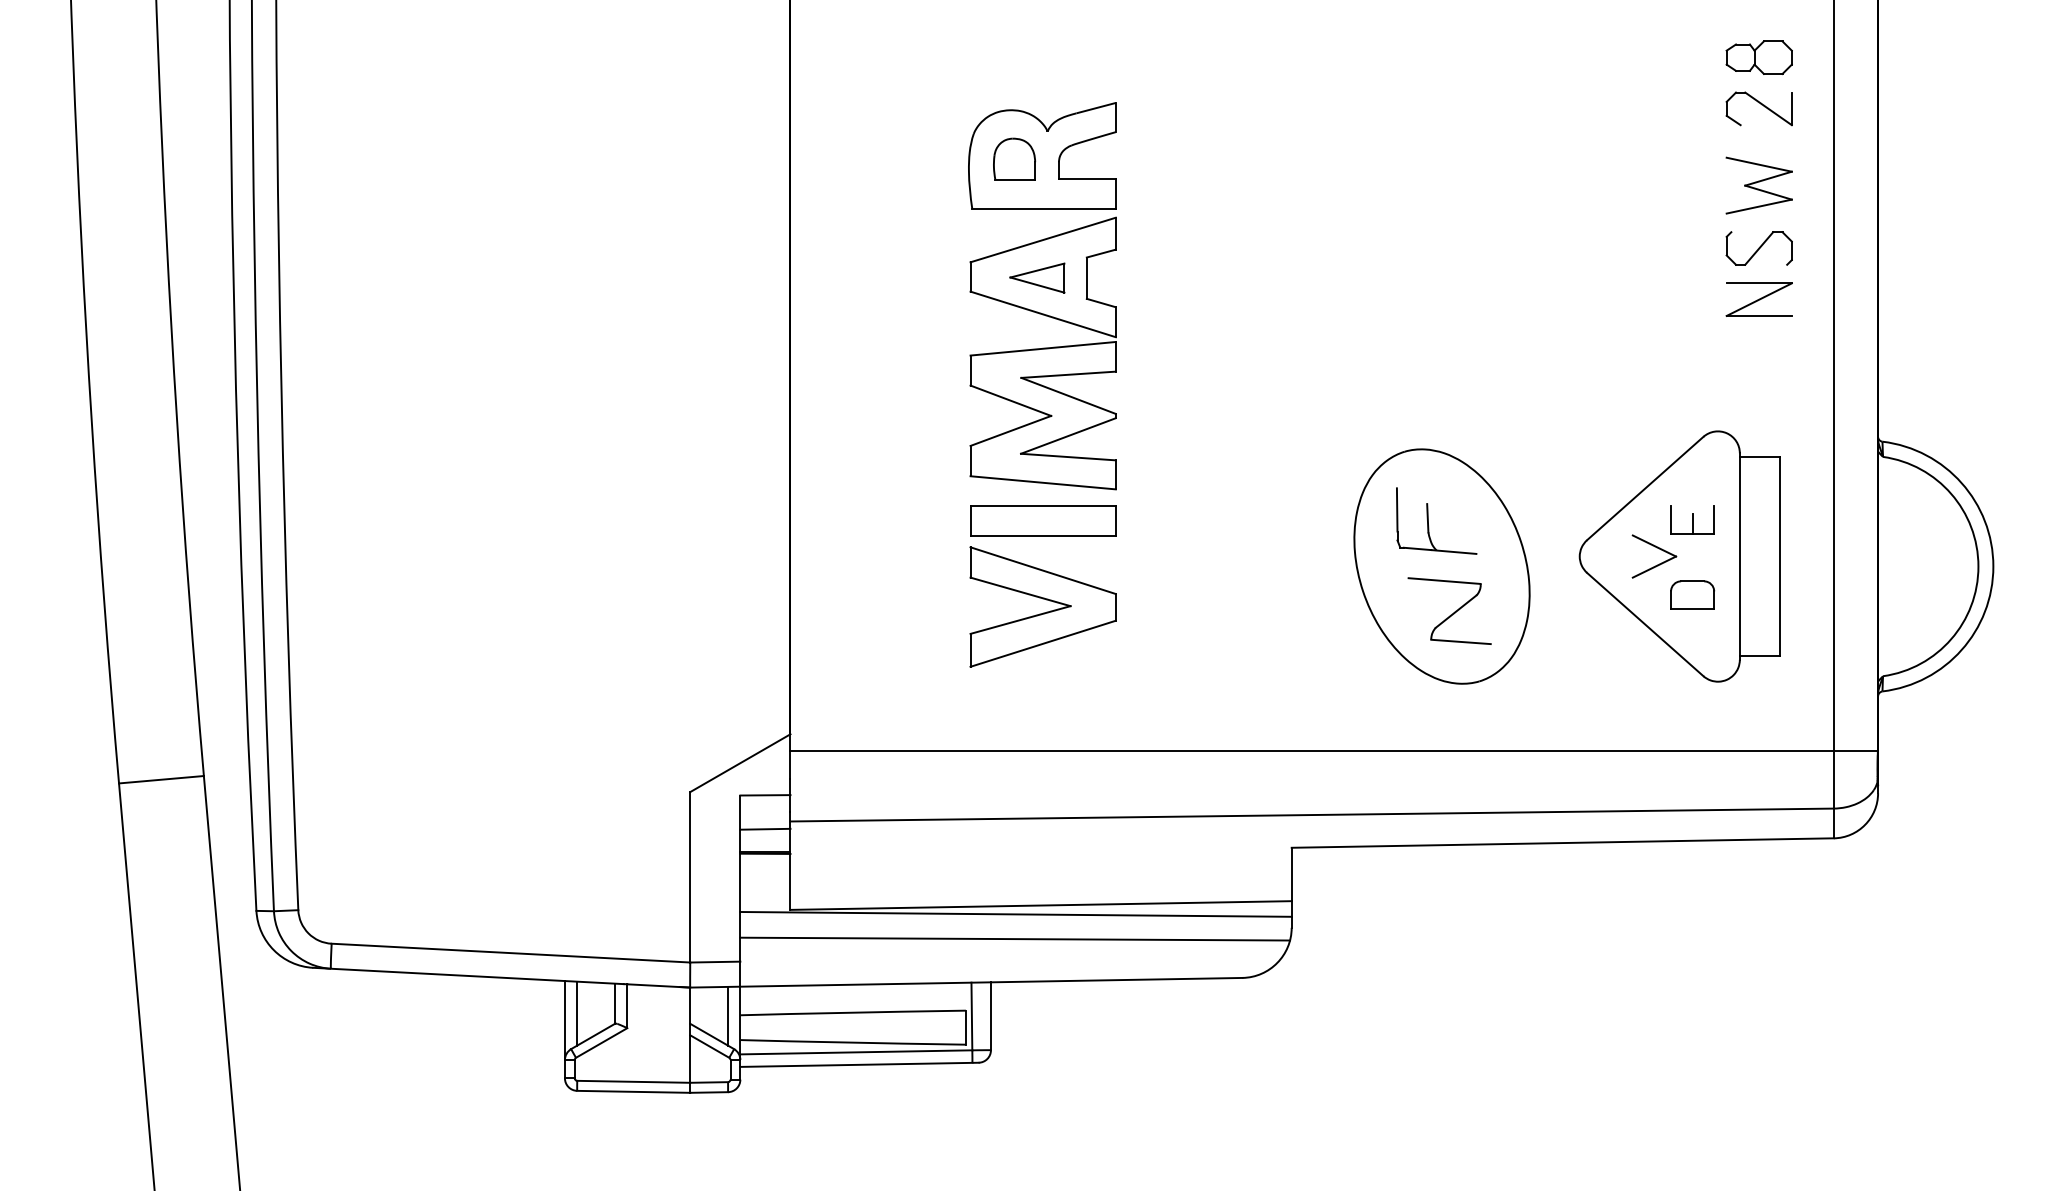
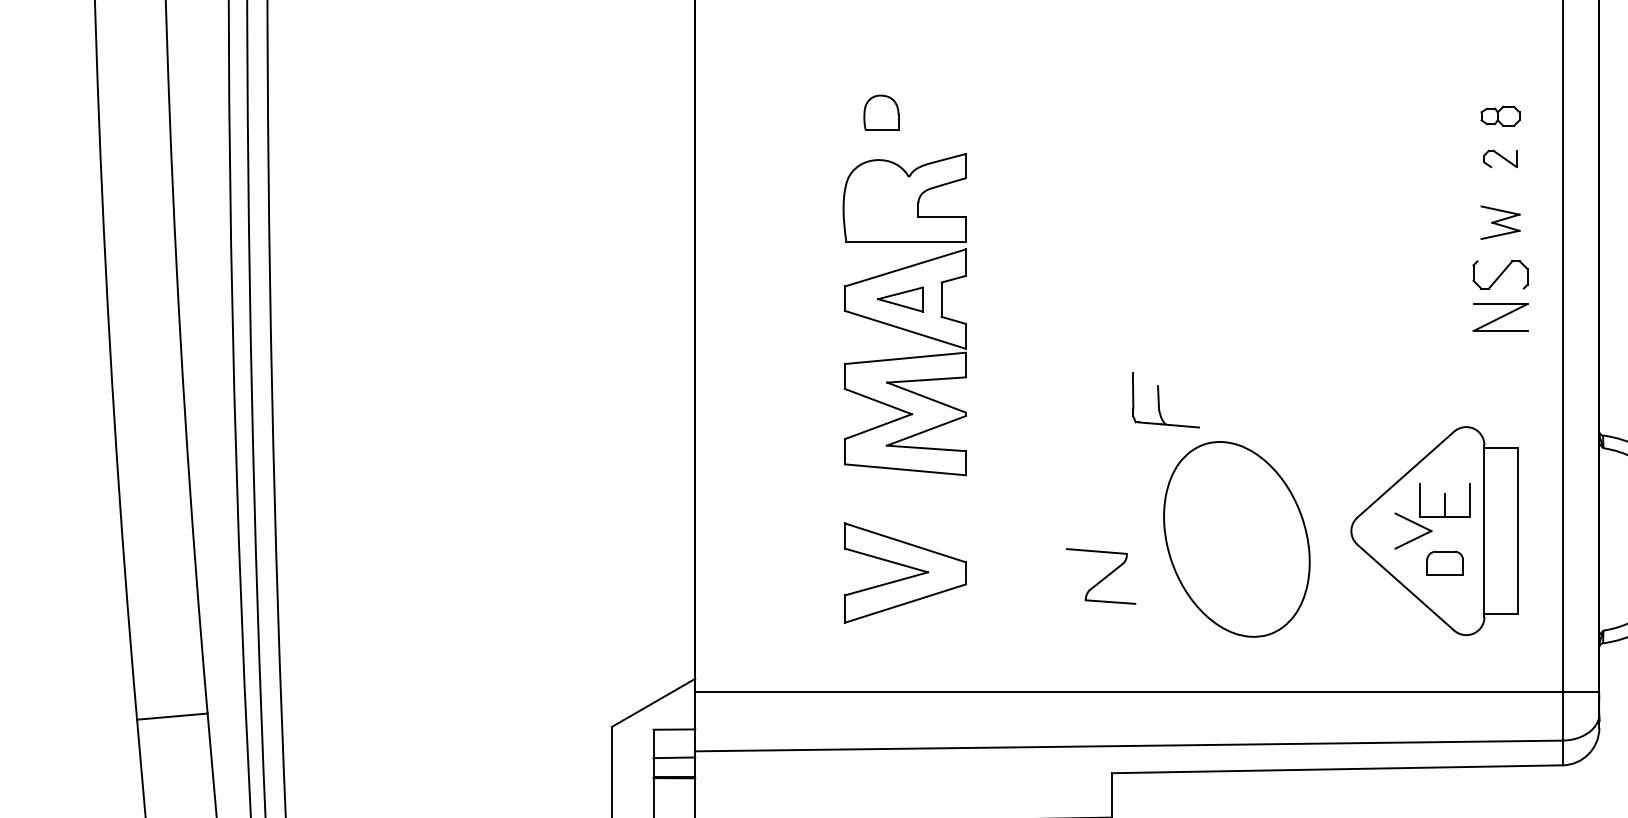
part: (1758, 57) -> (1499, 116), size x0.7
part: (1758, 108) -> (1499, 158), size x0.6
part: (1014, 158) -> (881, 112), moved
part: (1758, 185) -> (1499, 222), size x0.7
part: (1692, 519) -> (1445, 500), size x1.4
part: (1043, 520) -> (905, 501), removed
part: (1428, 520) -> (1159, 399), moved
part: (1449, 610) -> (1100, 575), moved

